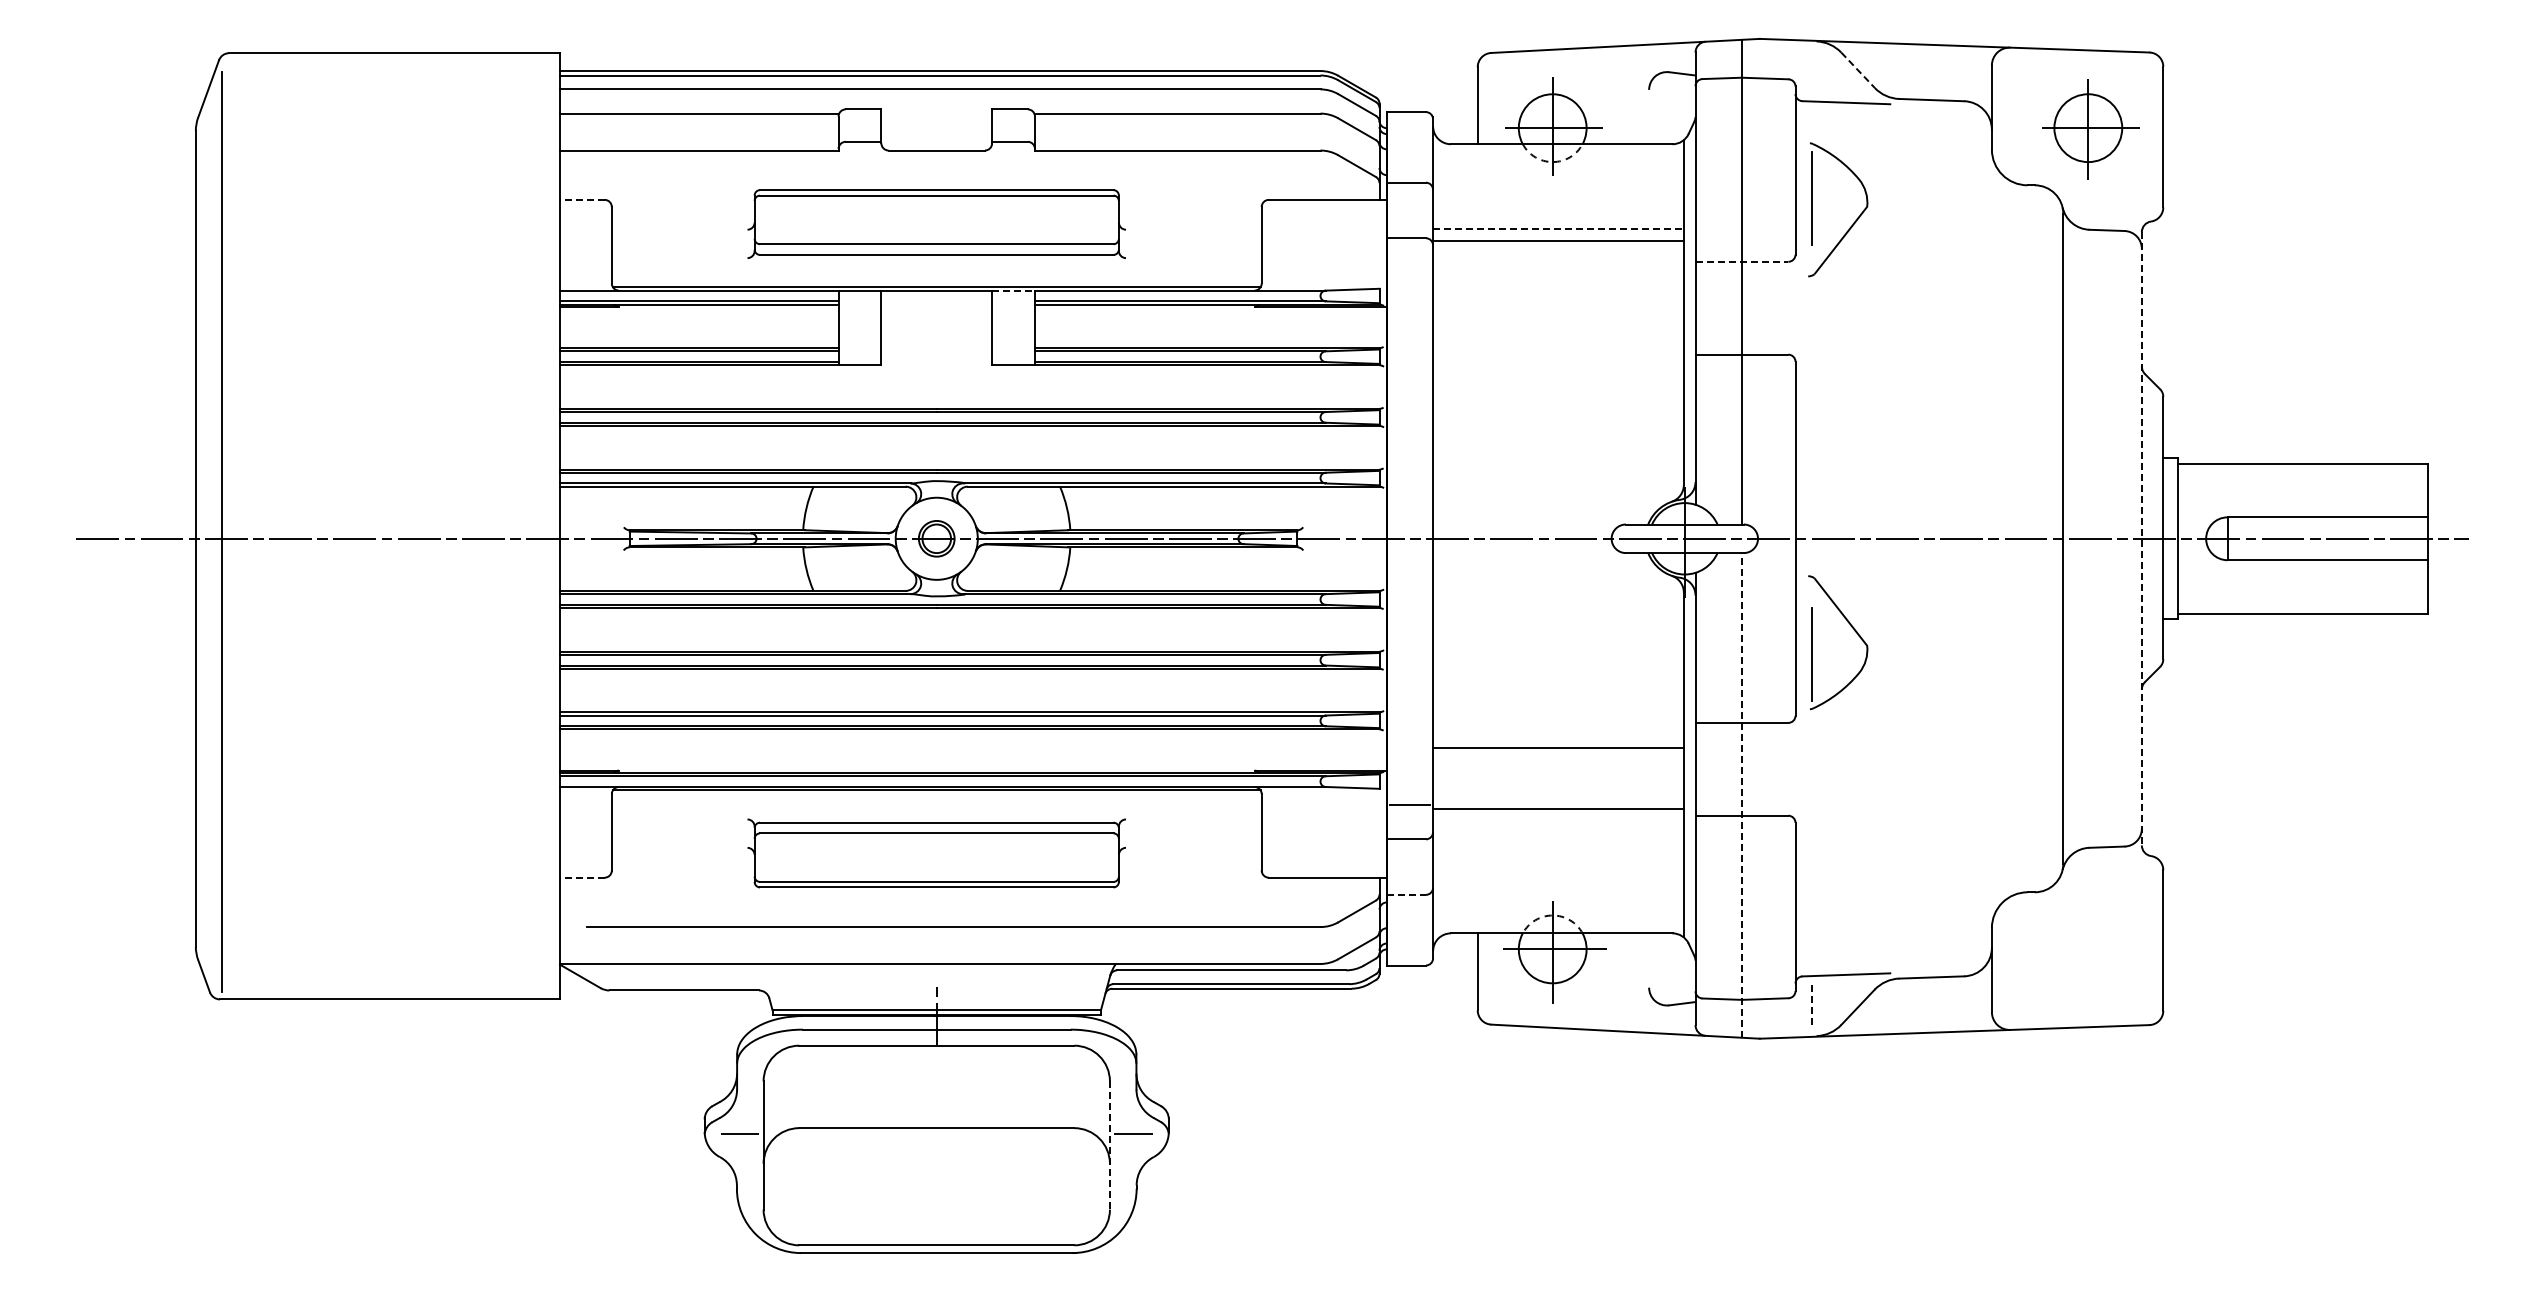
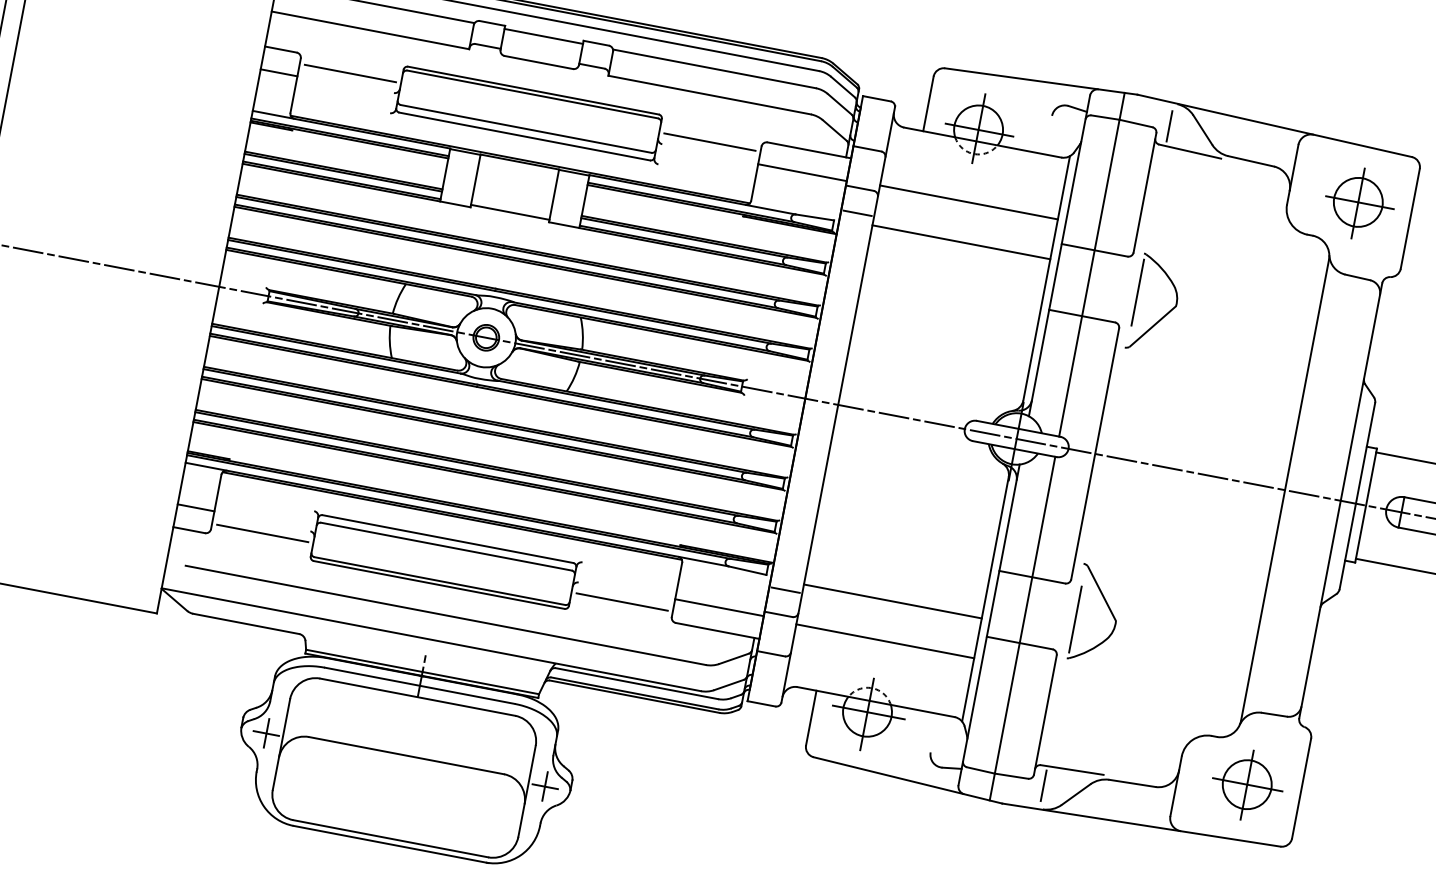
line: (1858, 70) -> (1203, 130), dashed -> solid
line: (1811, 73) -> (1169, 126), added
line: (936, 113) -> (543, 36), added
line: (581, 199) -> (280, 49), dashed -> solid
line: (682, 214) -> (349, 73), added
line: (1190, 214) -> (710, 142), added
part: (1853, 222) -> (1164, 315), moved
line: (1558, 229) -> (968, 202), dashed -> solid
line: (585, 232) -> (278, 73), added
line: (1323, 232) -> (801, 172), added
line: (1558, 241) -> (961, 242), moved
line: (1742, 261) -> (1095, 250), dashed -> solid
line: (1409, 273) -> (857, 213), added
line: (1014, 291) -> (574, 172), dashed -> solid
line: (936, 361) -> (510, 212), added
line: (2141, 538) -> (1340, 500), dashed -> solid
part: (1854, 631) -> (1108, 609), moved
line: (1558, 748) -> (892, 601), moved
line: (1741, 794) -> (1022, 627), dashed -> solid
line: (1558, 809) -> (885, 641), moved
line: (585, 845) -> (195, 507), added
line: (1323, 845) -> (719, 607), added
line: (682, 863) -> (262, 533), added
line: (1190, 863) -> (622, 602), added
line: (581, 877) -> (188, 529), dashed -> solid
line: (1406, 894) -> (771, 653), dashed -> solid
part: (2088, 949) -> (1247, 784), added
line: (1811, 1003) -> (1043, 785), dashed -> solid
line: (740, 1133) -> (266, 732), added
line: (1133, 1133) -> (545, 786), added
line: (1109, 1146) -> (526, 792), dashed -> solid

